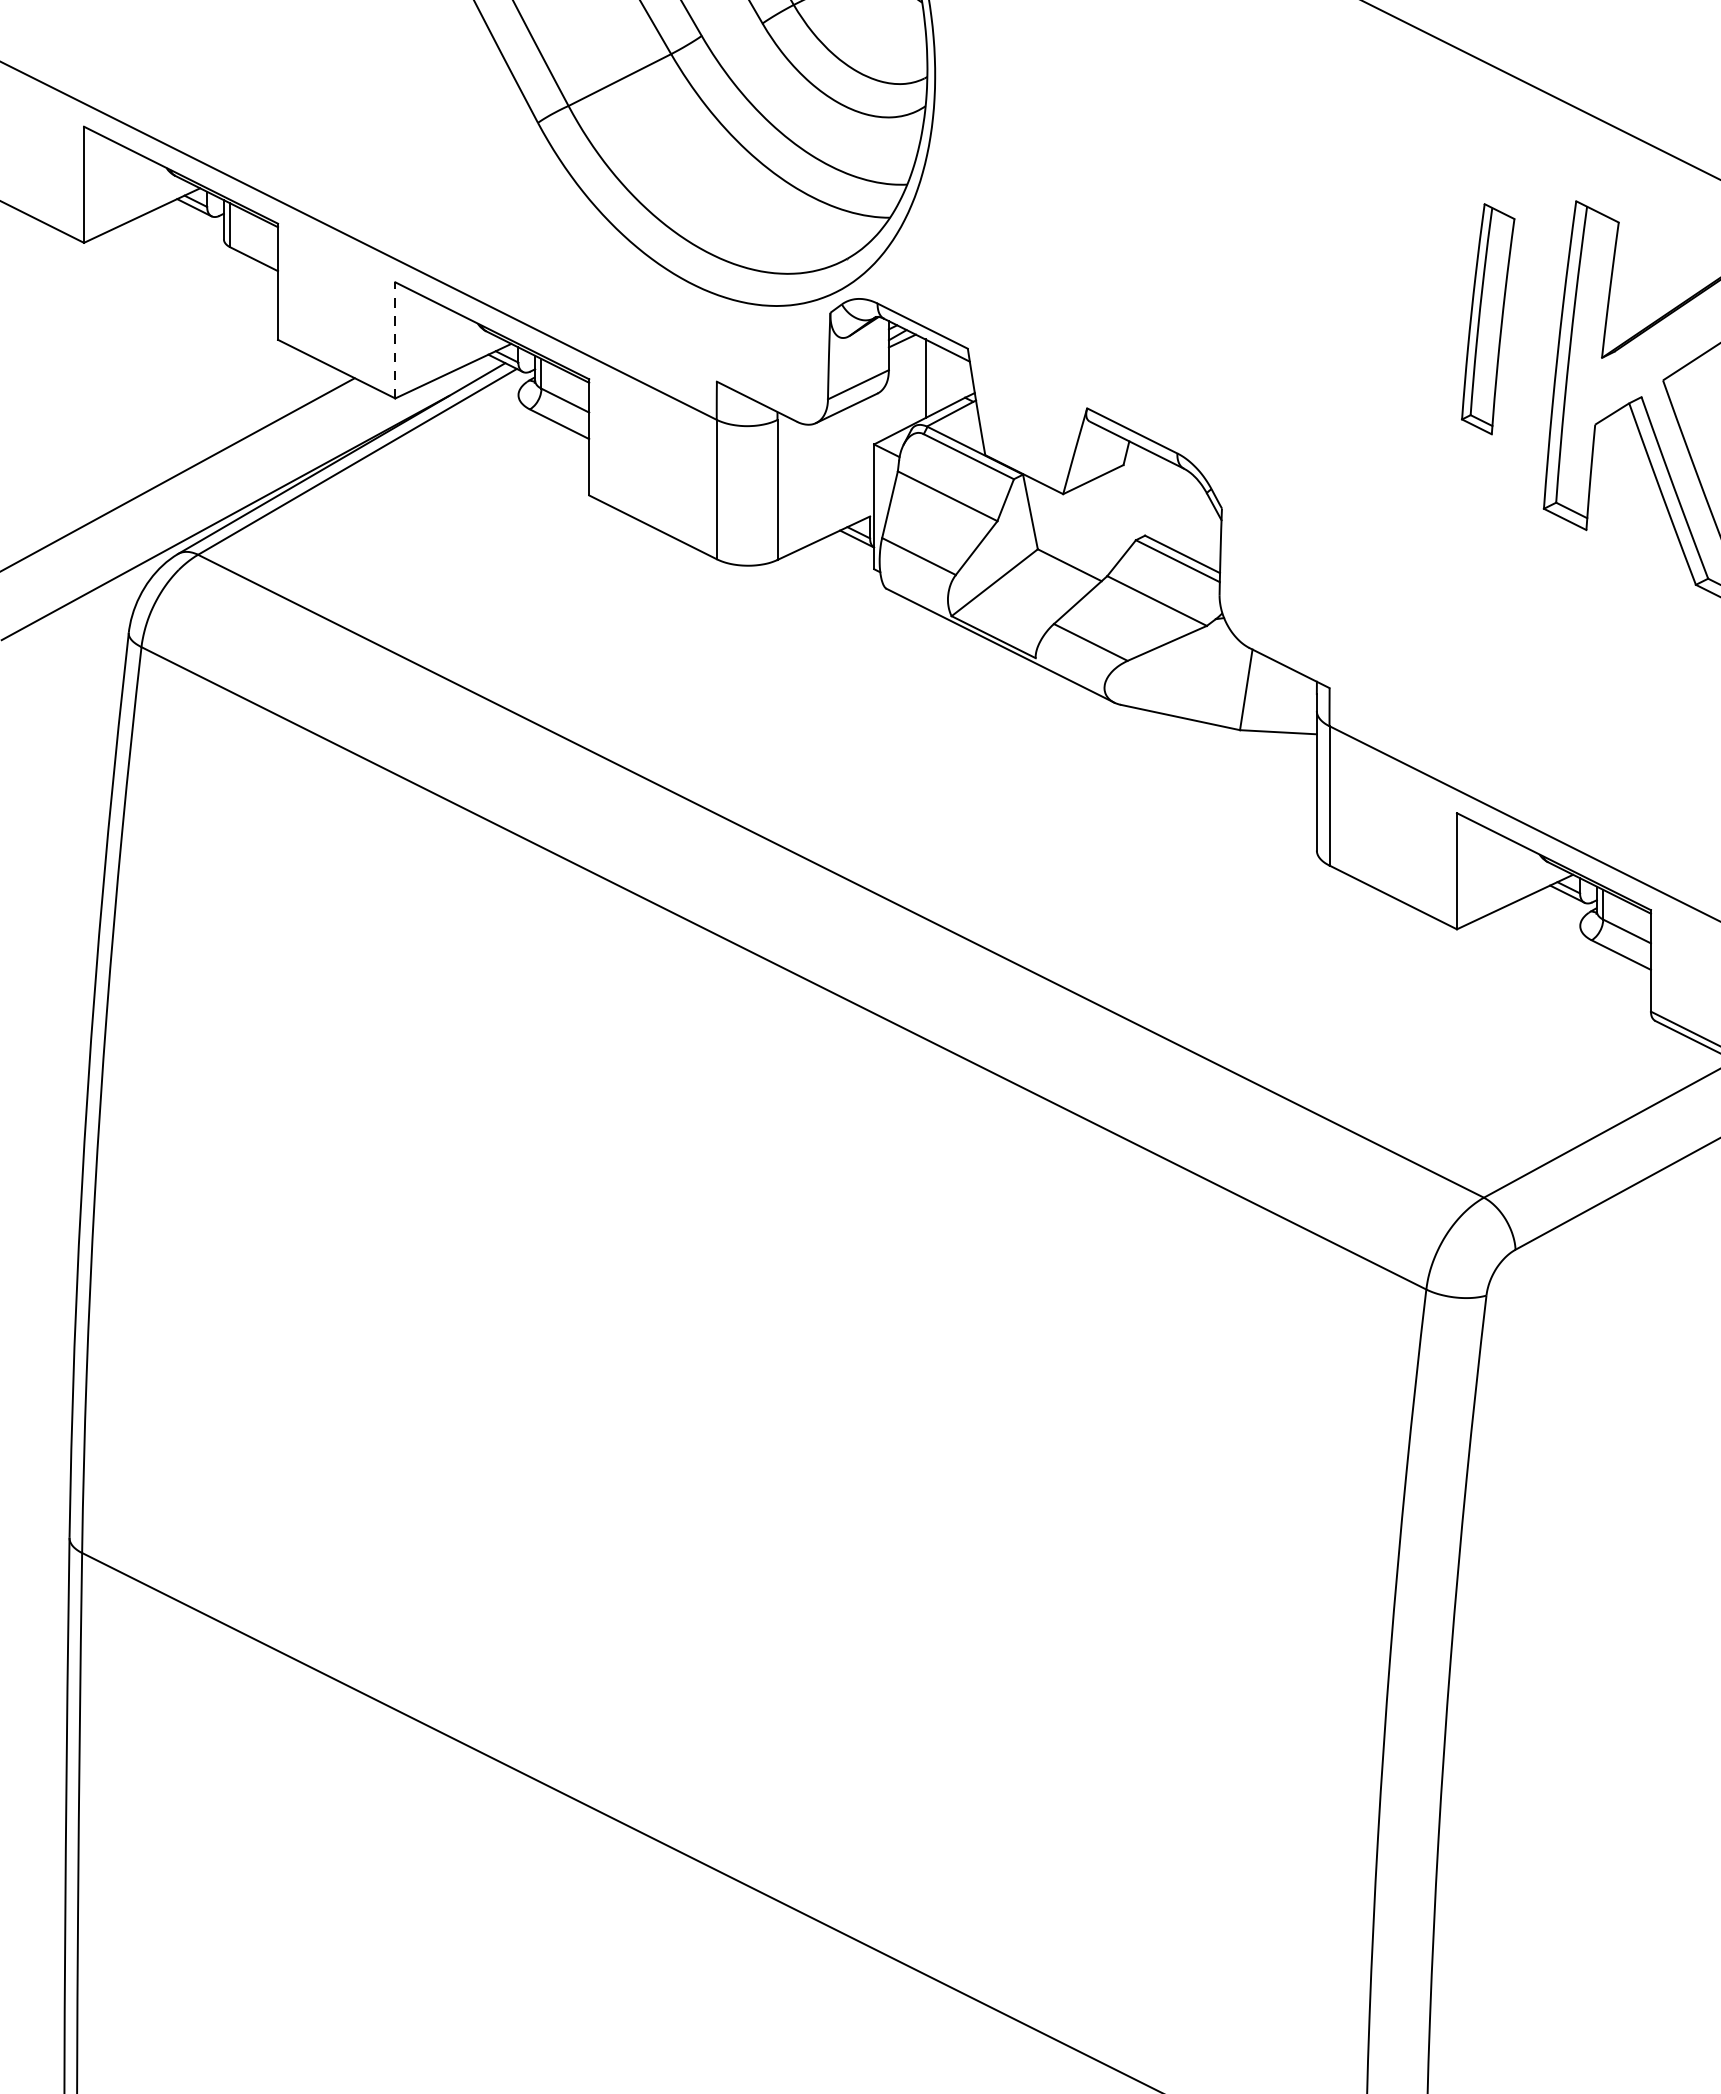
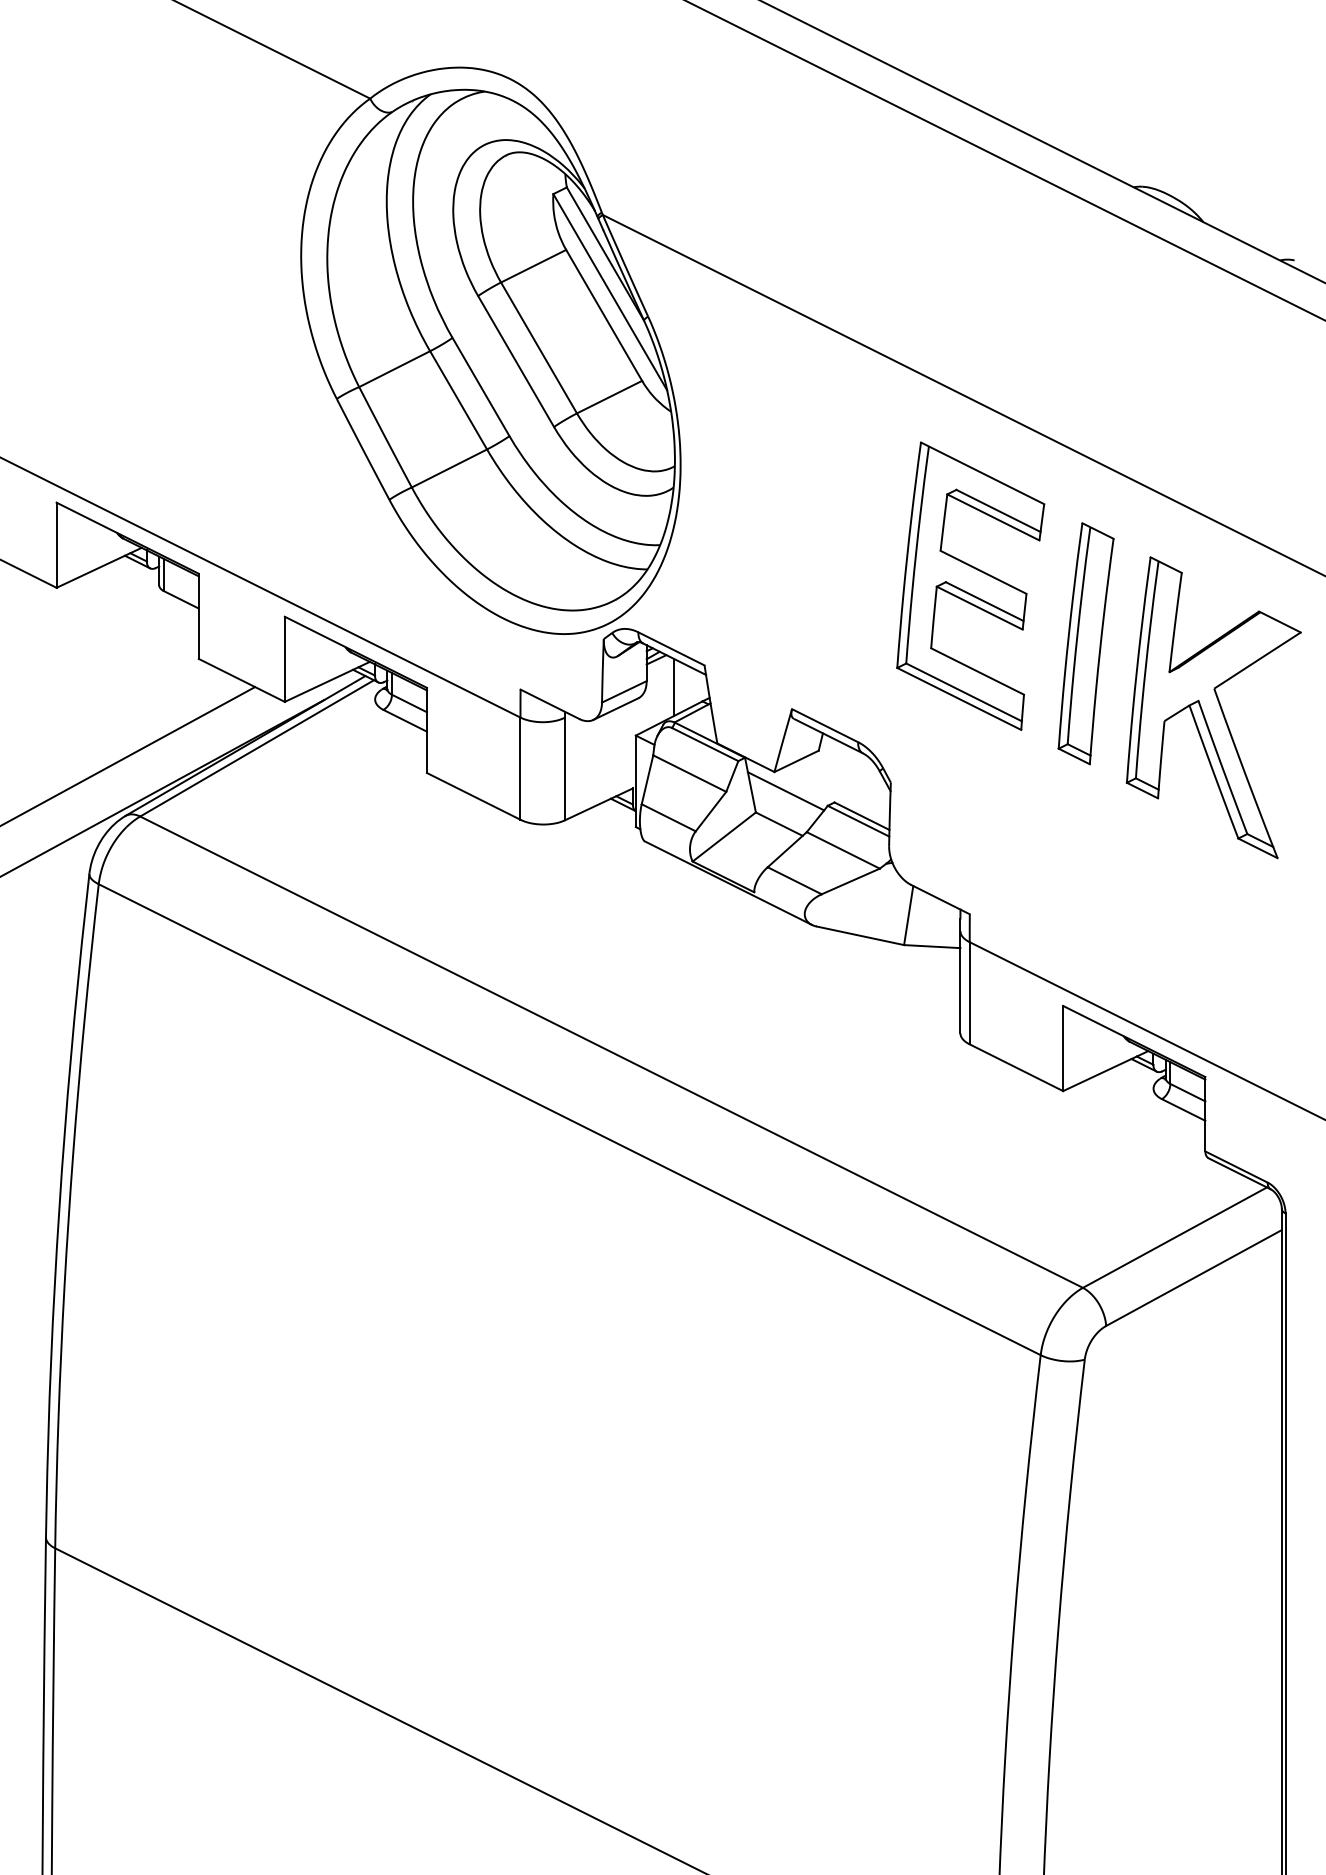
part: (1330, 239) -> (970, 585), added
part: (1487, 318) -> (1085, 643), size x1.43
line: (394, 340) -> (284, 659), dashed -> solid
line: (1078, 520) -> (785, 791), added

